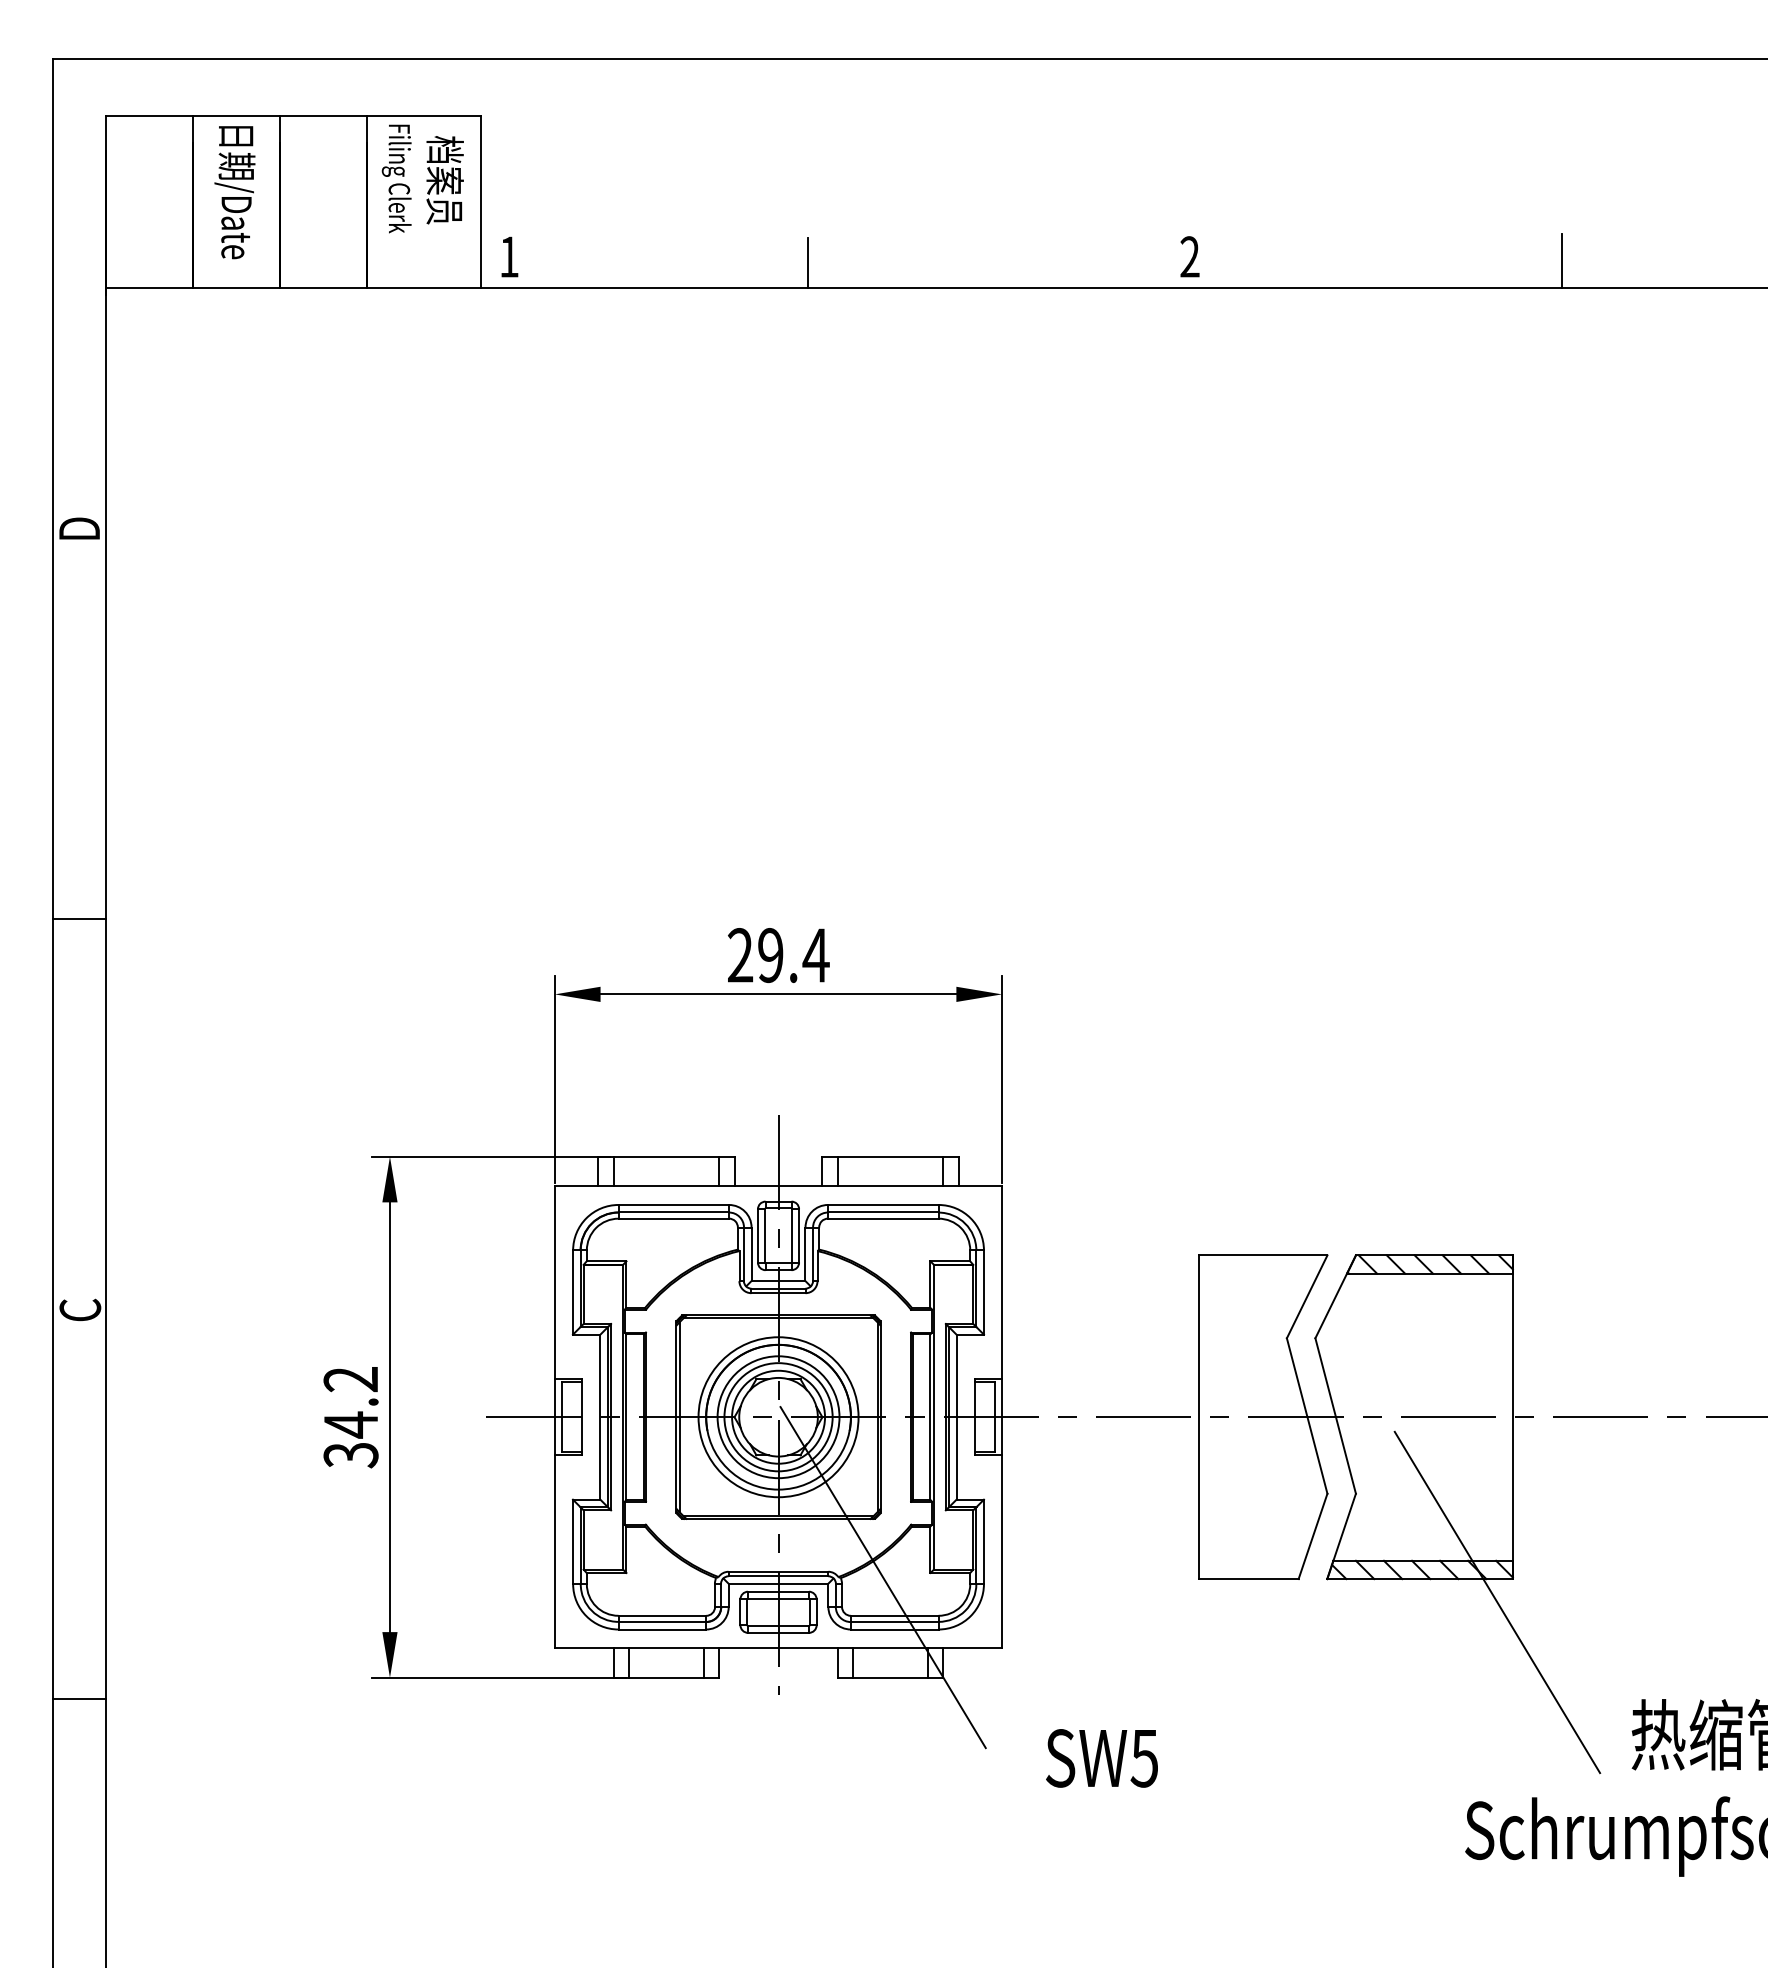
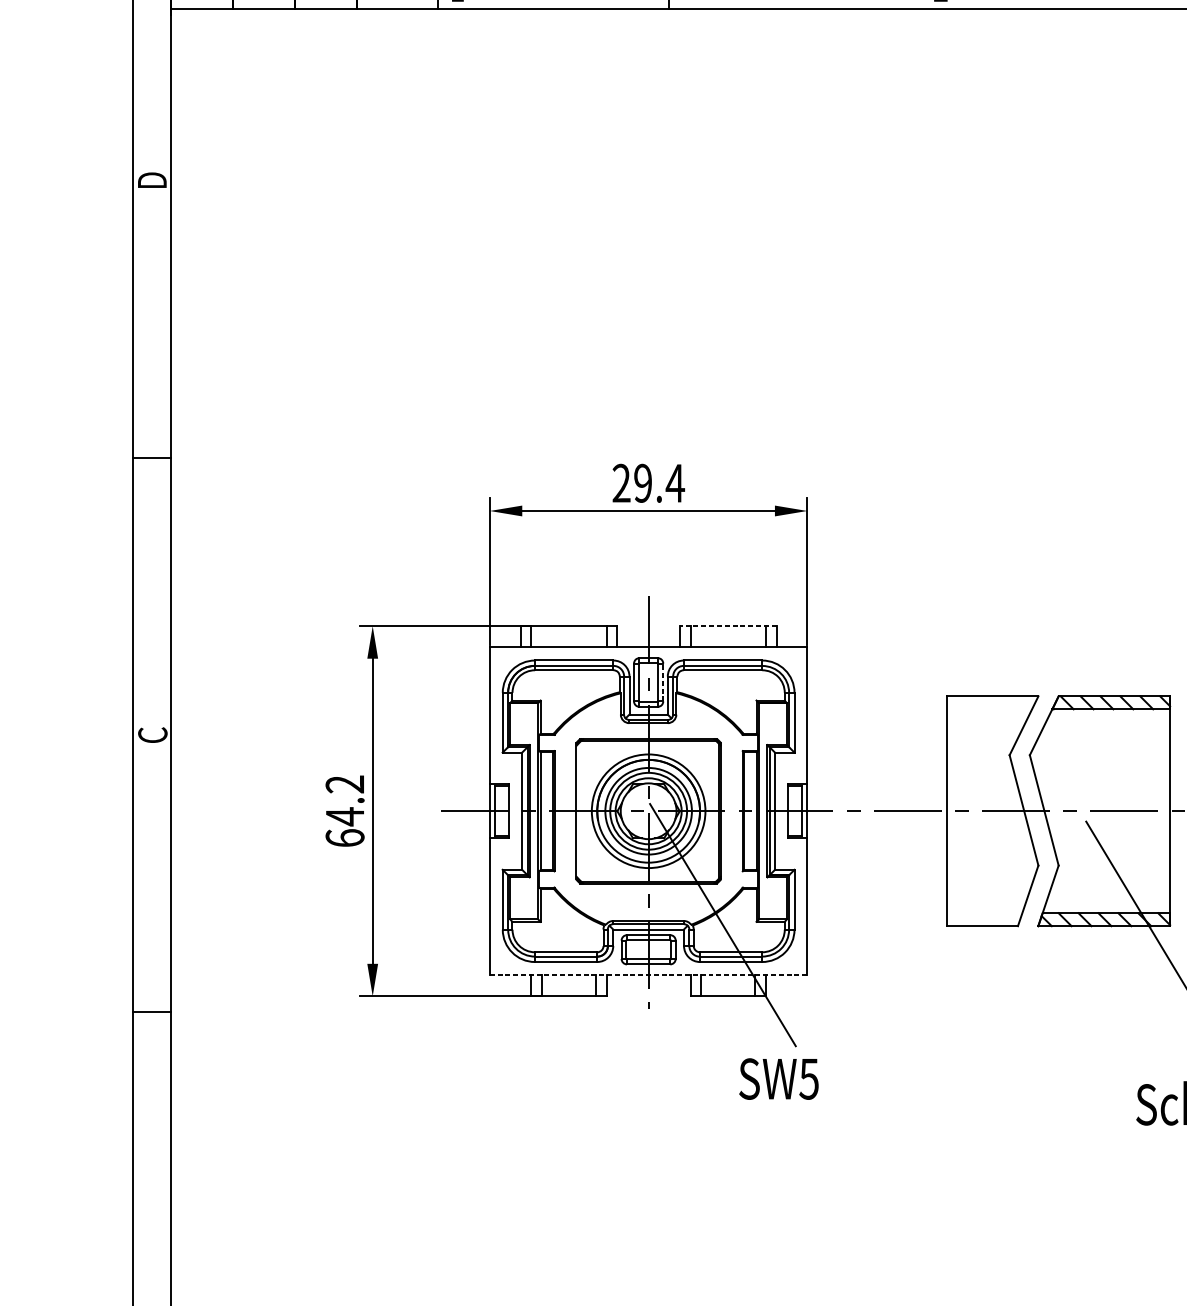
line: (889, 1156) -> (727, 626), solid -> dashed
line: (799, 1235) -> (663, 682), solid -> dashed
line: (679, 1417) -> (578, 811), removed
text: (350, 1455) -> (344, 838), 34.2 -> 64.2
line: (778, 1648) -> (648, 975), solid -> dashed
text: (1101, 1758) -> (778, 1079), moved

